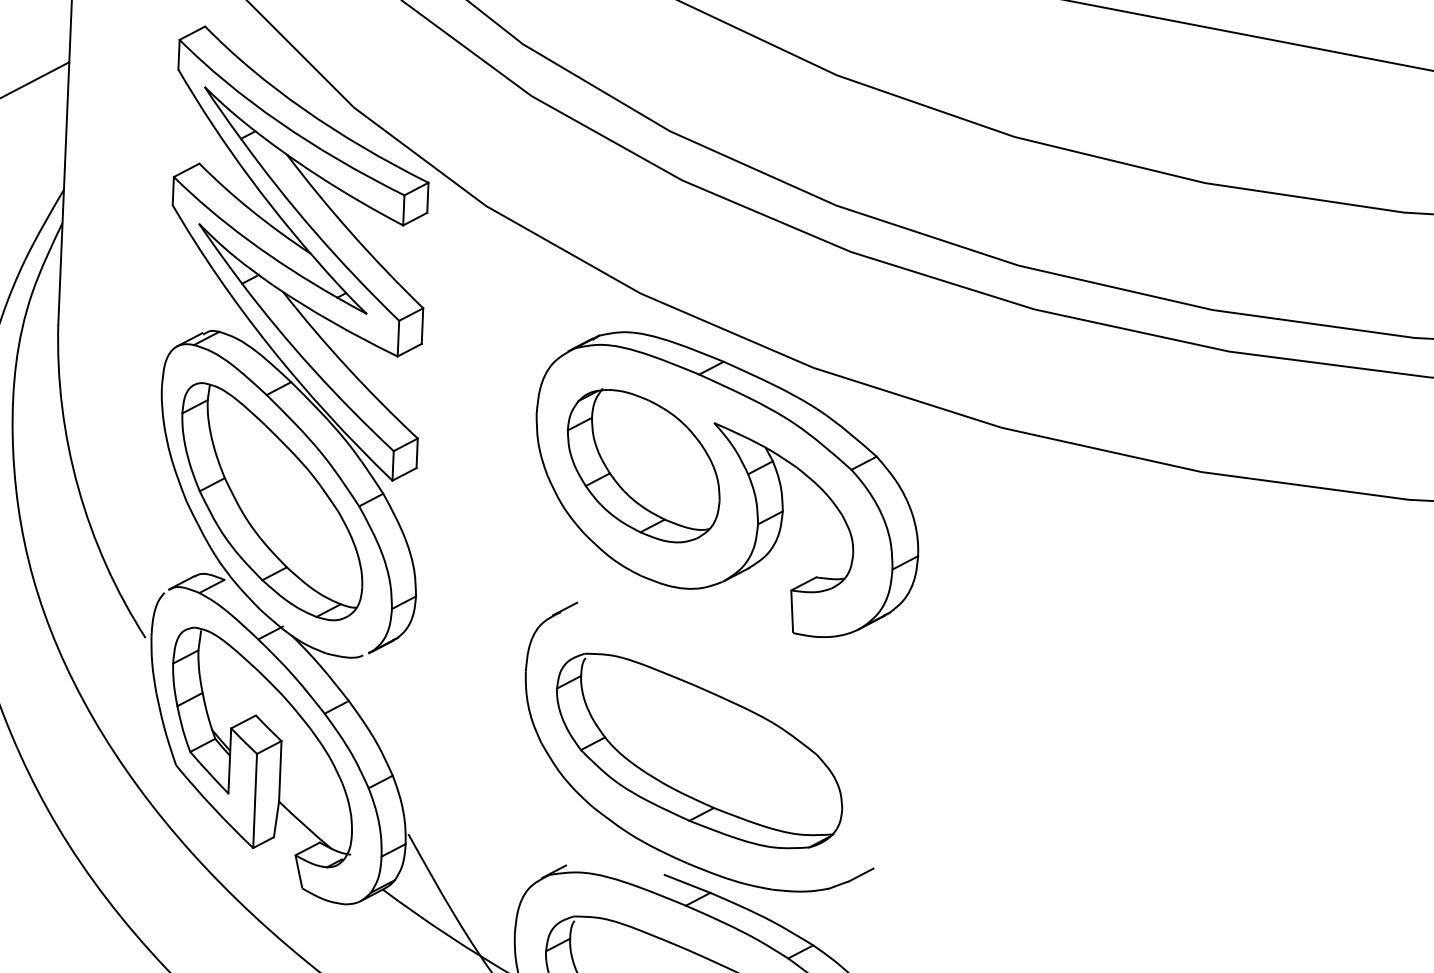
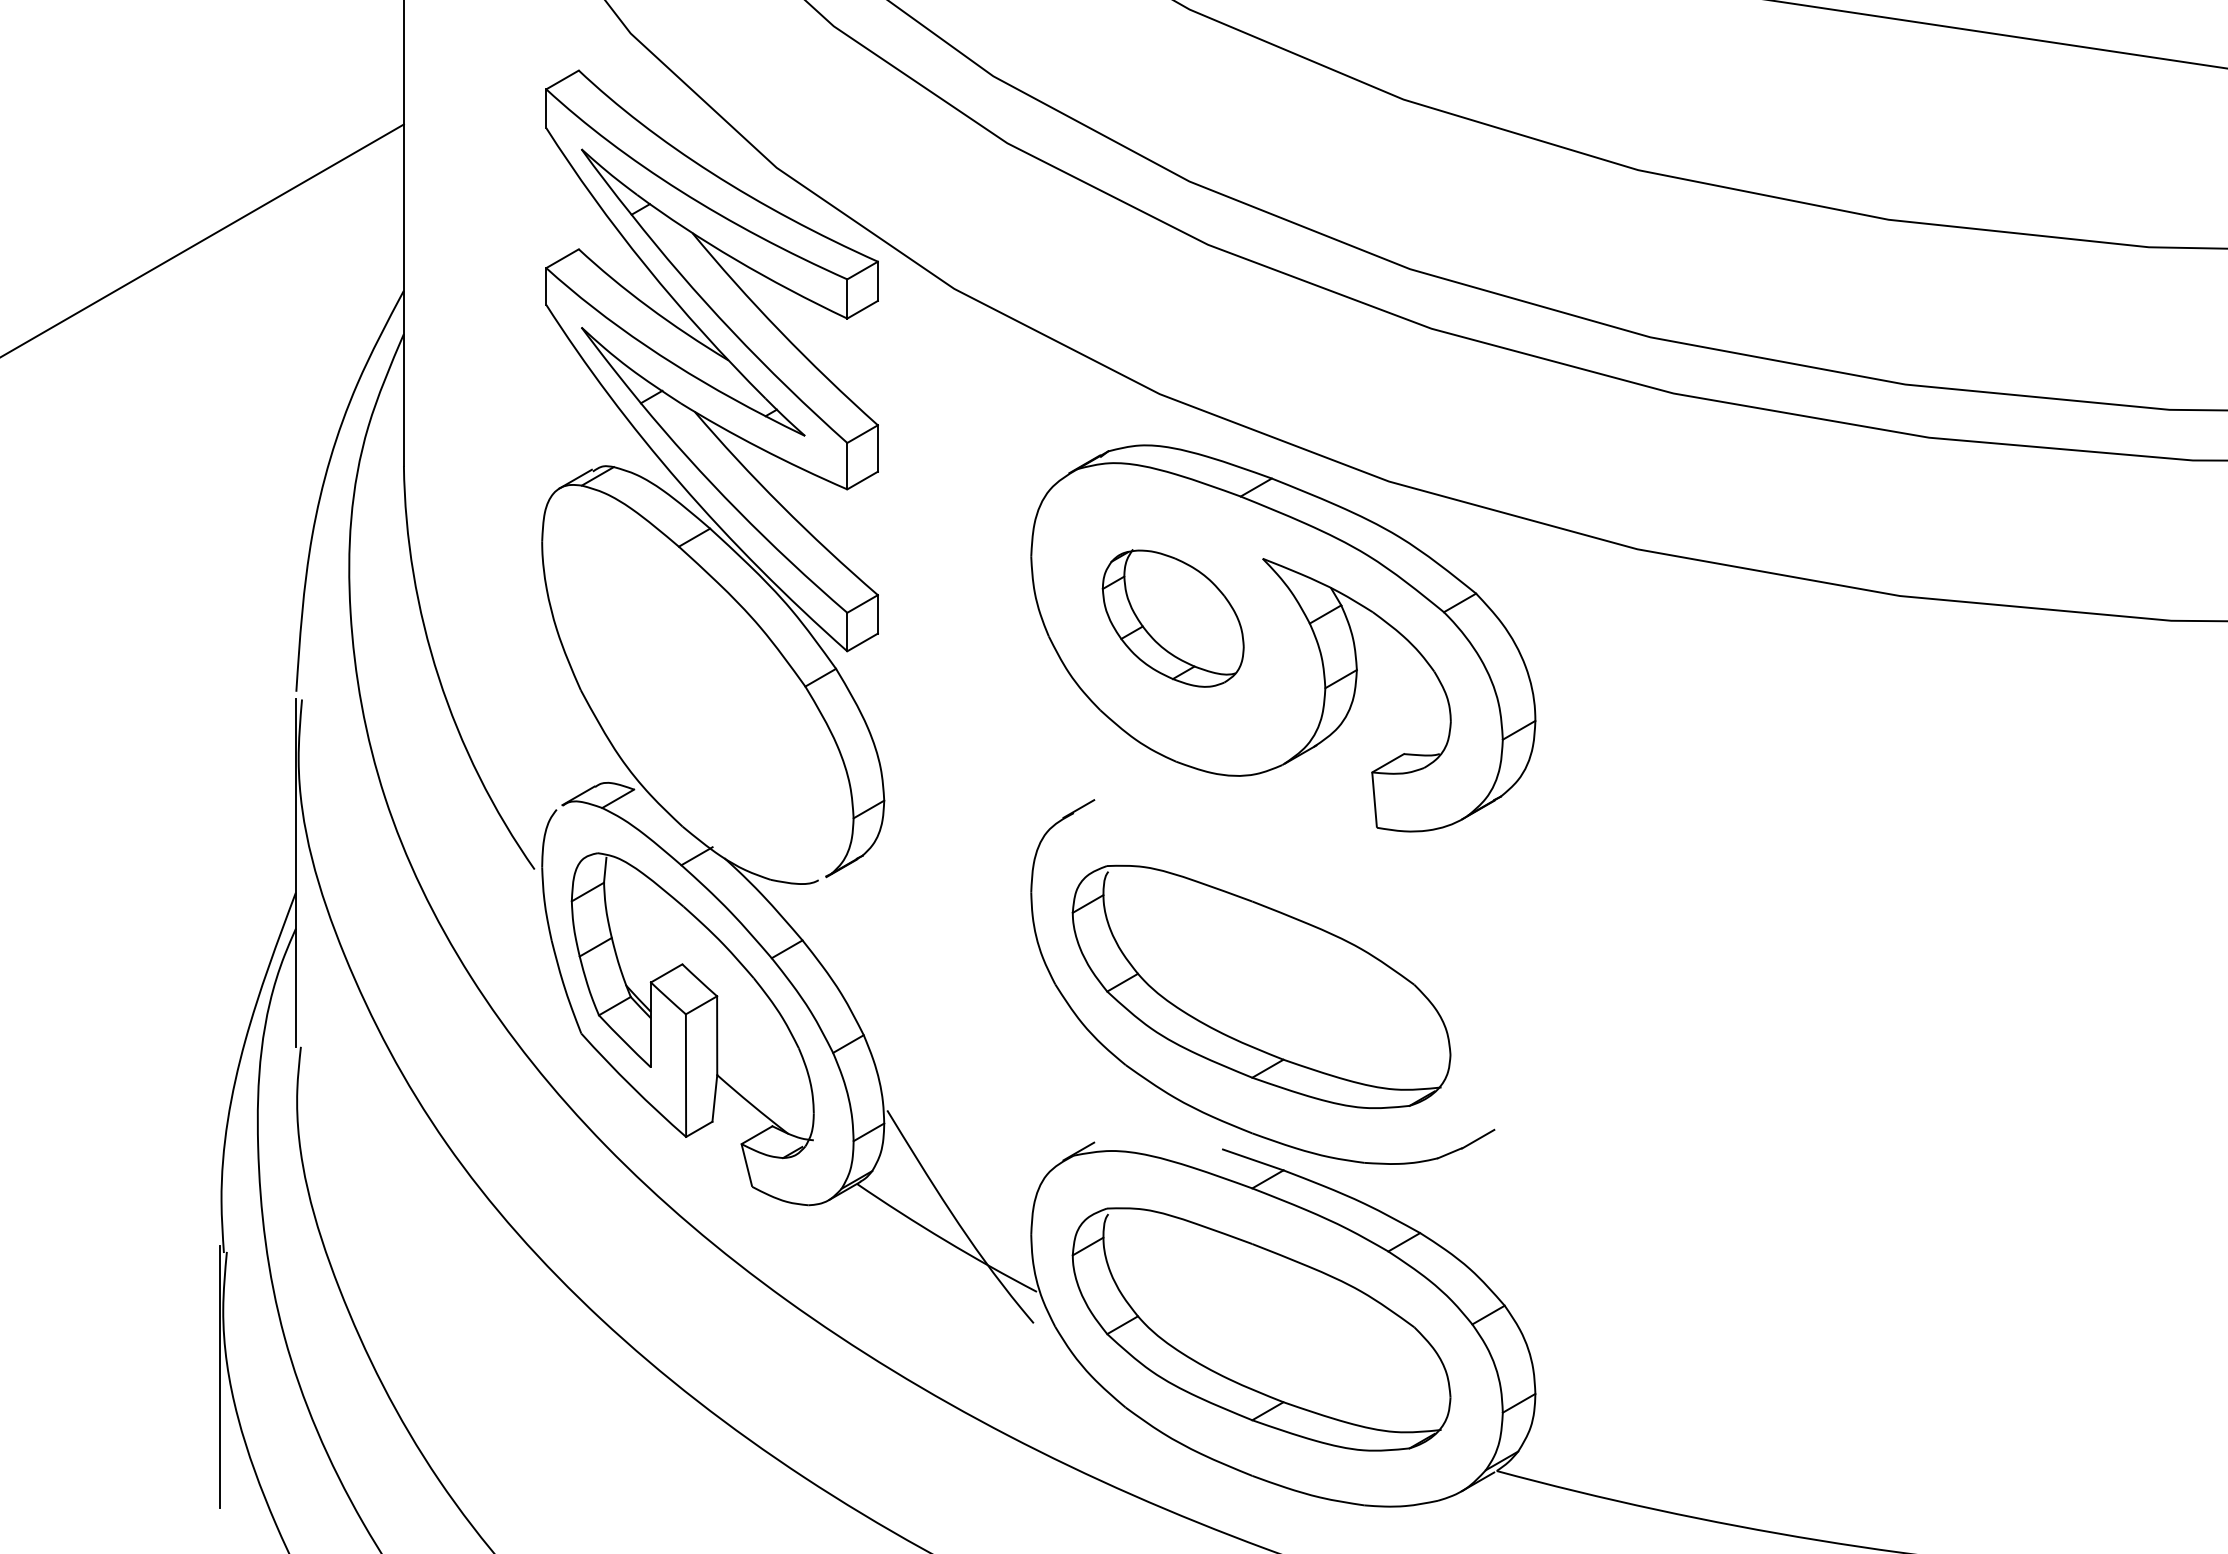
part: (643, 465) -> (1172, 618), size x0.7
part: (271, 501) -> (691, 685), removed

